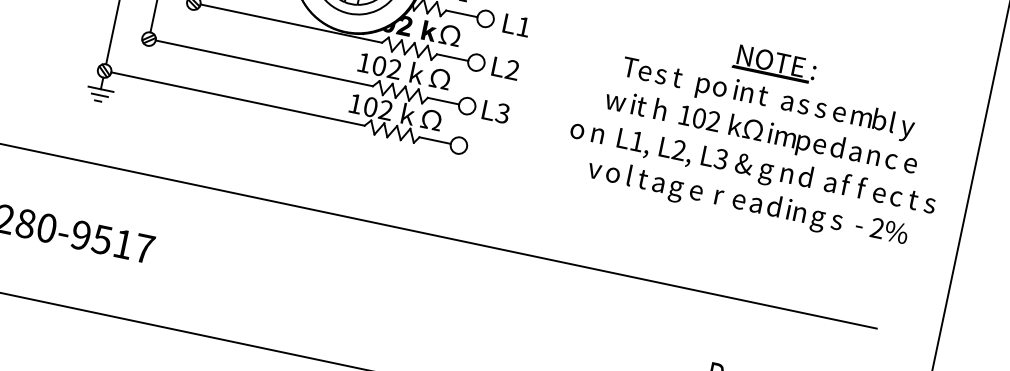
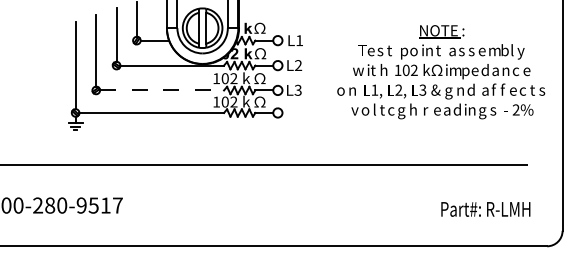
line: (265, 63) -> (162, 90), solid -> dashed
text: (658, 184) -> (391, 111), a -> c
text: (695, 189) -> (412, 109), e -> h

